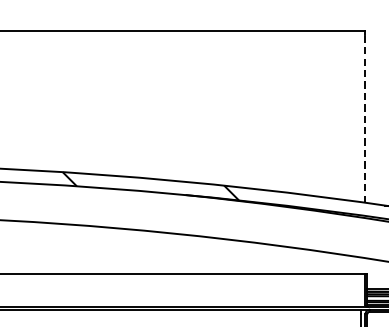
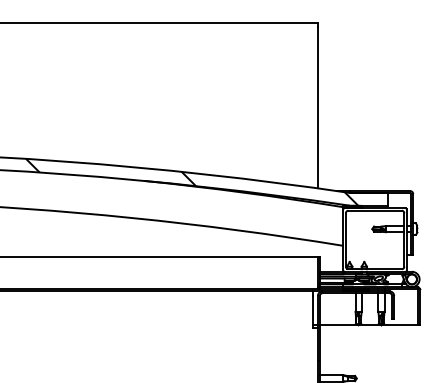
line: (365, 118) -> (317, 107), dashed -> solid

